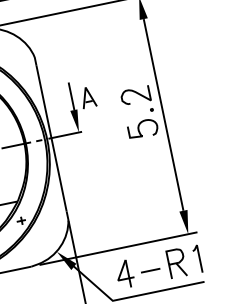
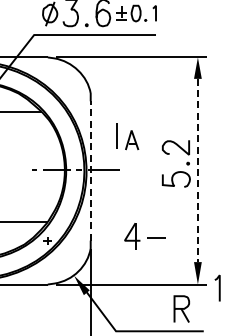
line: (163, 115) -> (197, 170), solid -> dashed
fill: (76, 121) -> (116, 159), removed
line: (51, 138) -> (90, 170), solid -> dashed
line: (198, 258) -> (218, 287), moved
part: (137, 271) -> (144, 236), moved

